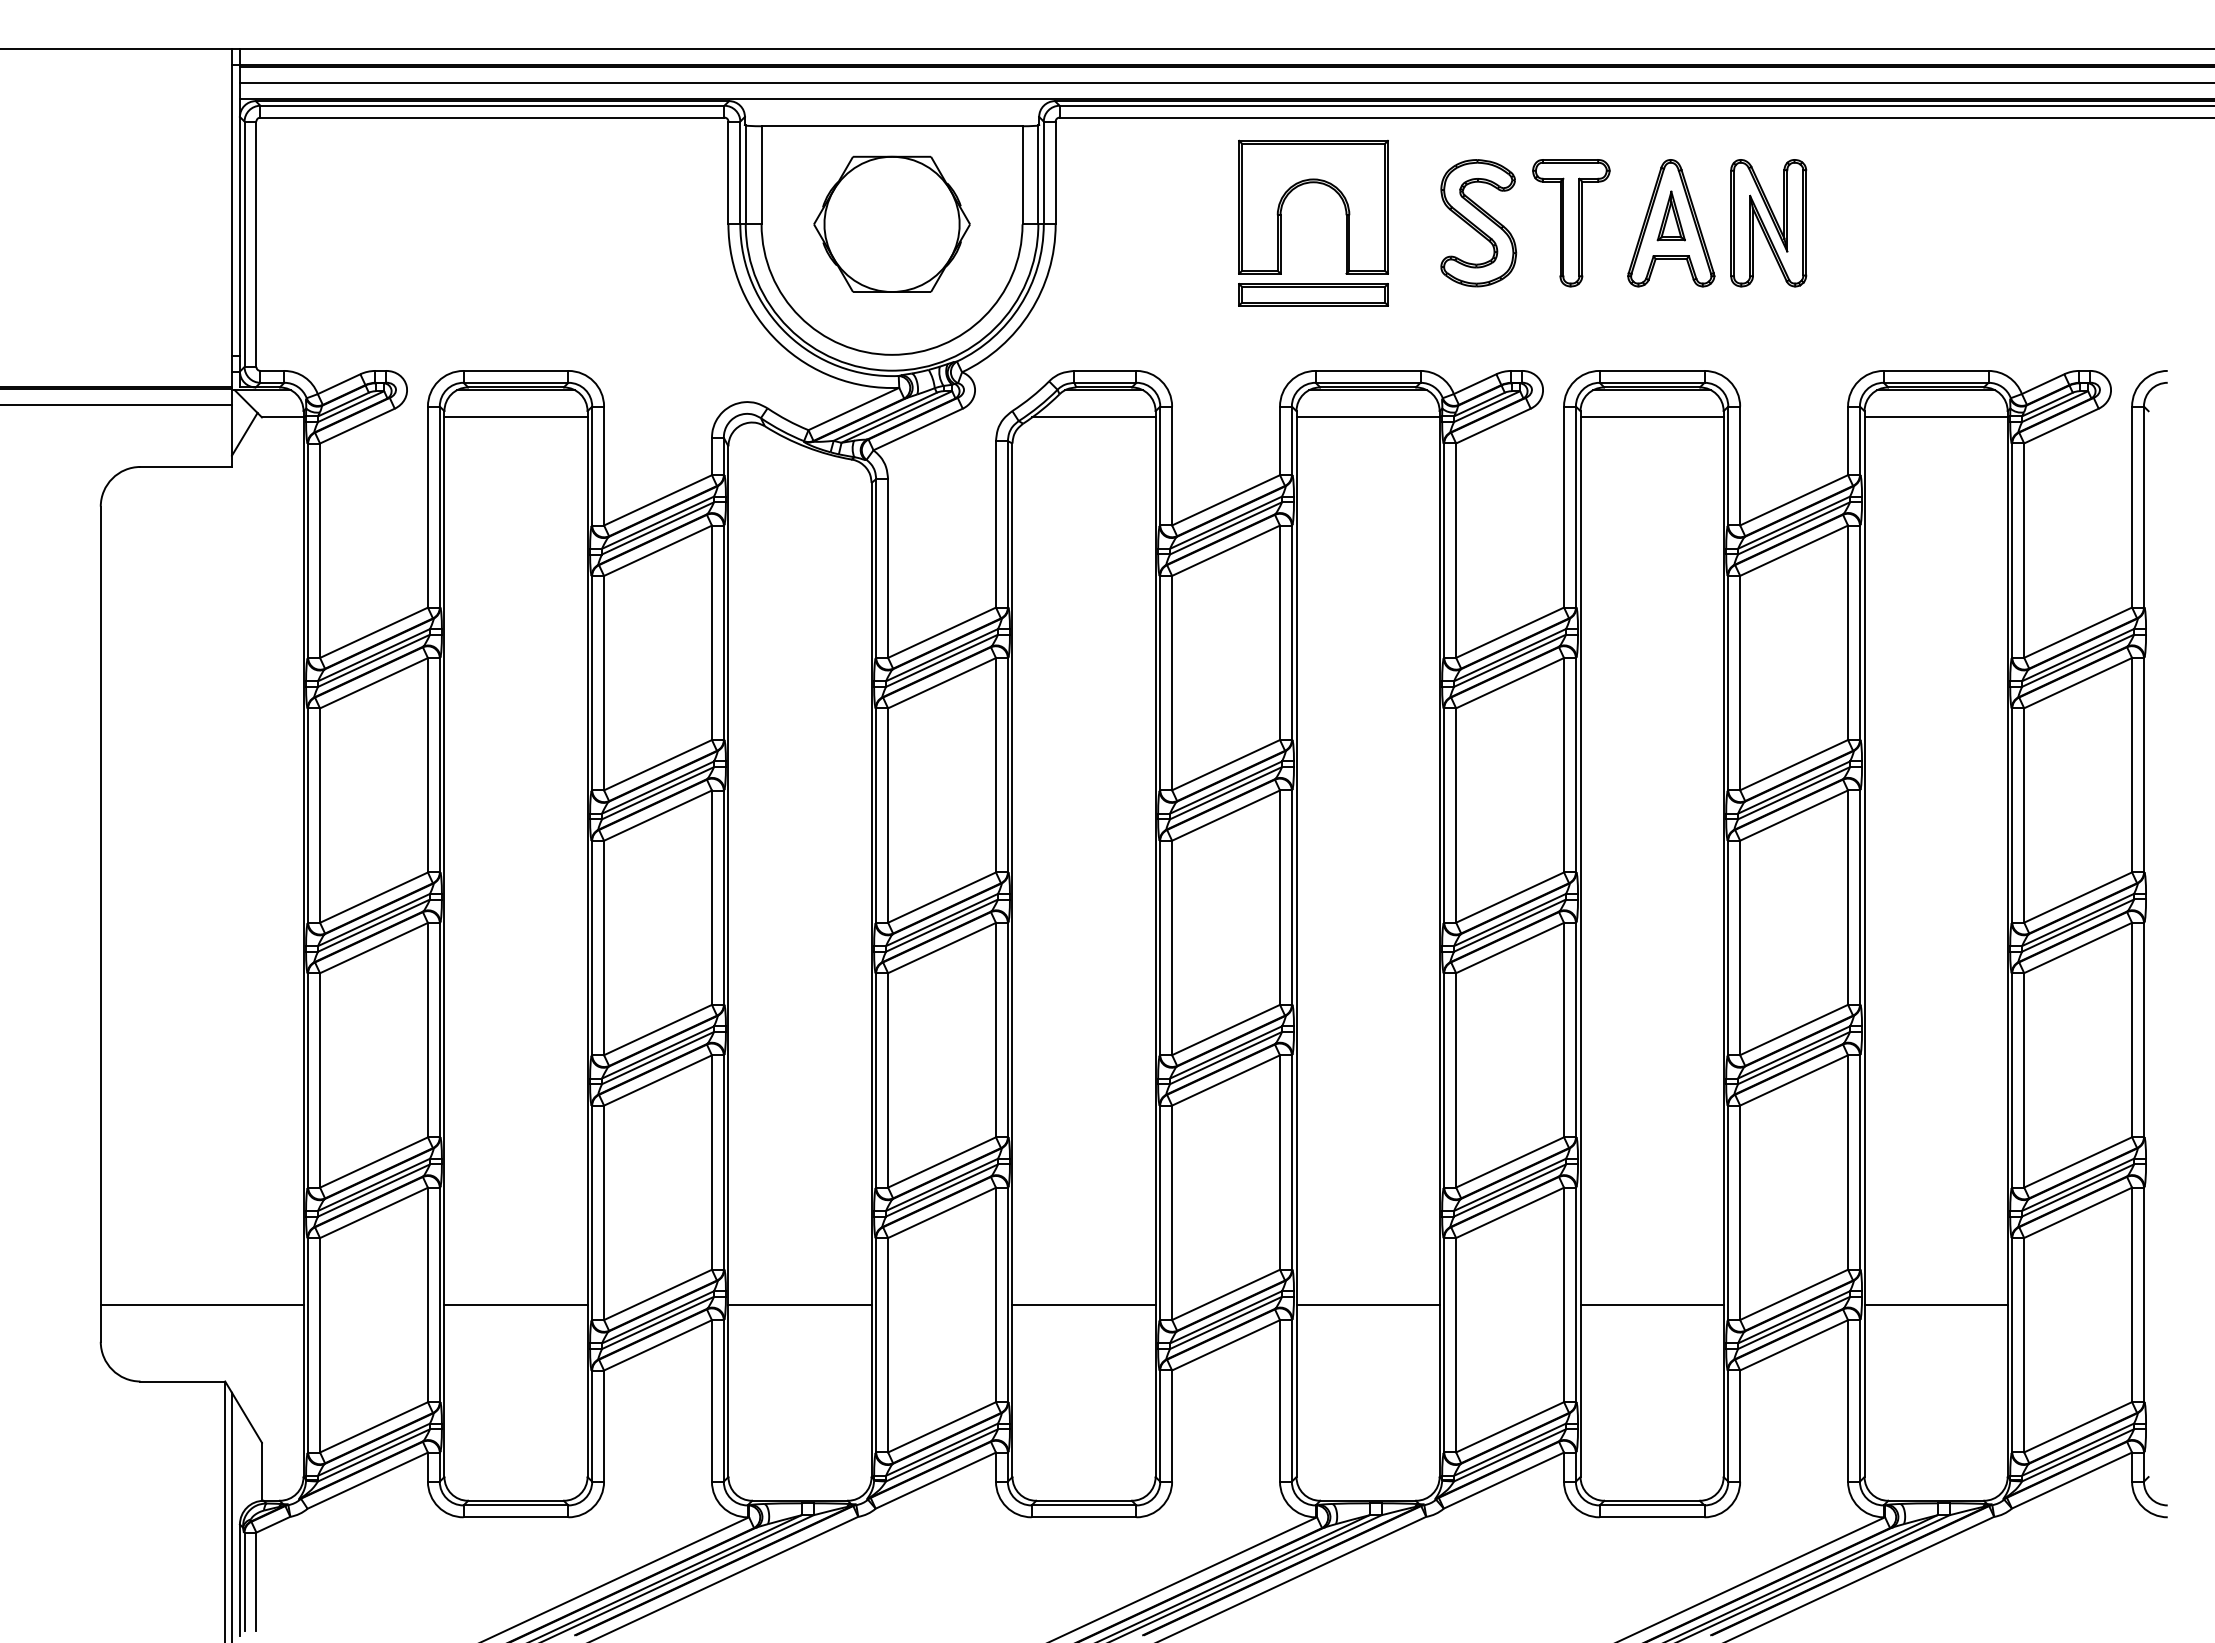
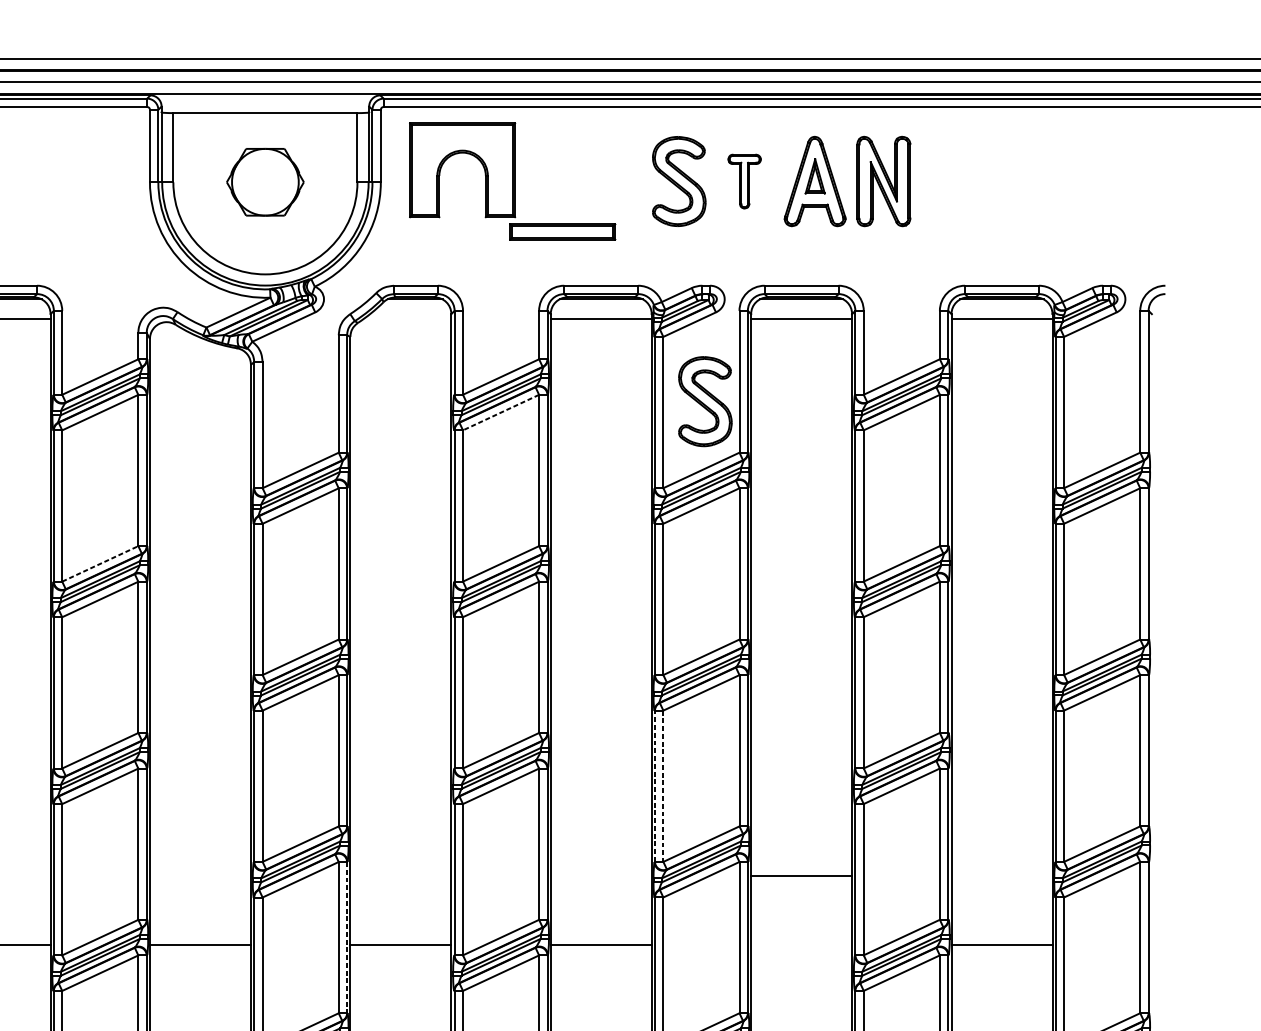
part: (1313, 183) -> (462, 153), moved
part: (891, 223) -> (265, 181), size x0.7
part: (1571, 223) -> (744, 181), size x0.6
line: (1093, 417) -> (407, 318), removed
part: (1515, 535) -> (705, 401), added
line: (1226, 550) -> (501, 412), solid -> dashed
line: (658, 765) -> (100, 564), solid -> dashed
line: (1444, 1079) -> (655, 785), solid -> dashed
line: (1456, 1080) -> (663, 786), solid -> dashed
line: (1007, 1295) -> (346, 938), solid -> dashed
line: (1651, 1305) -> (801, 875), moved

